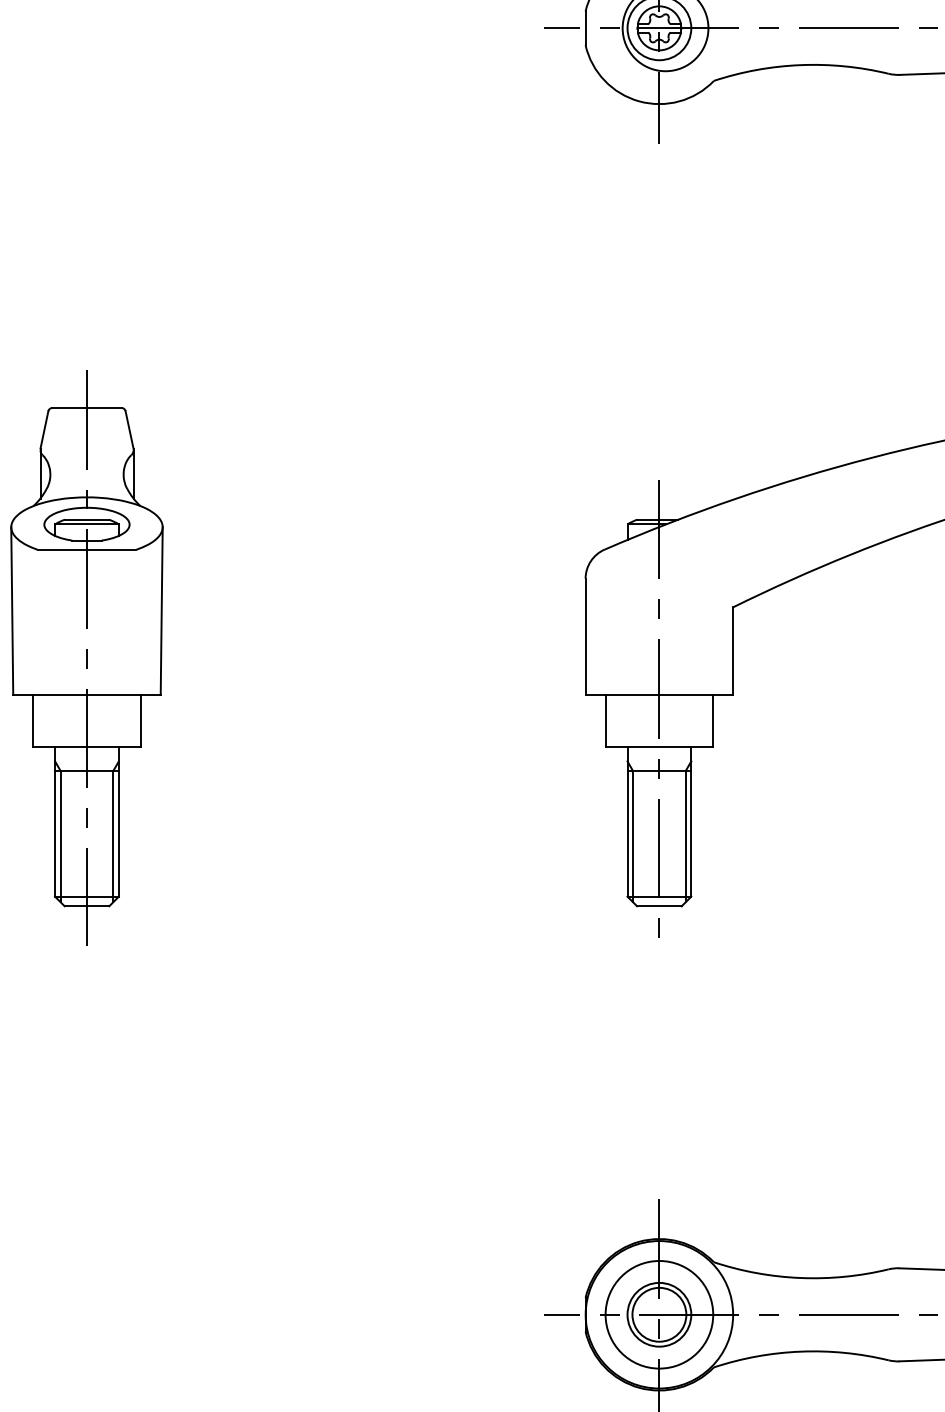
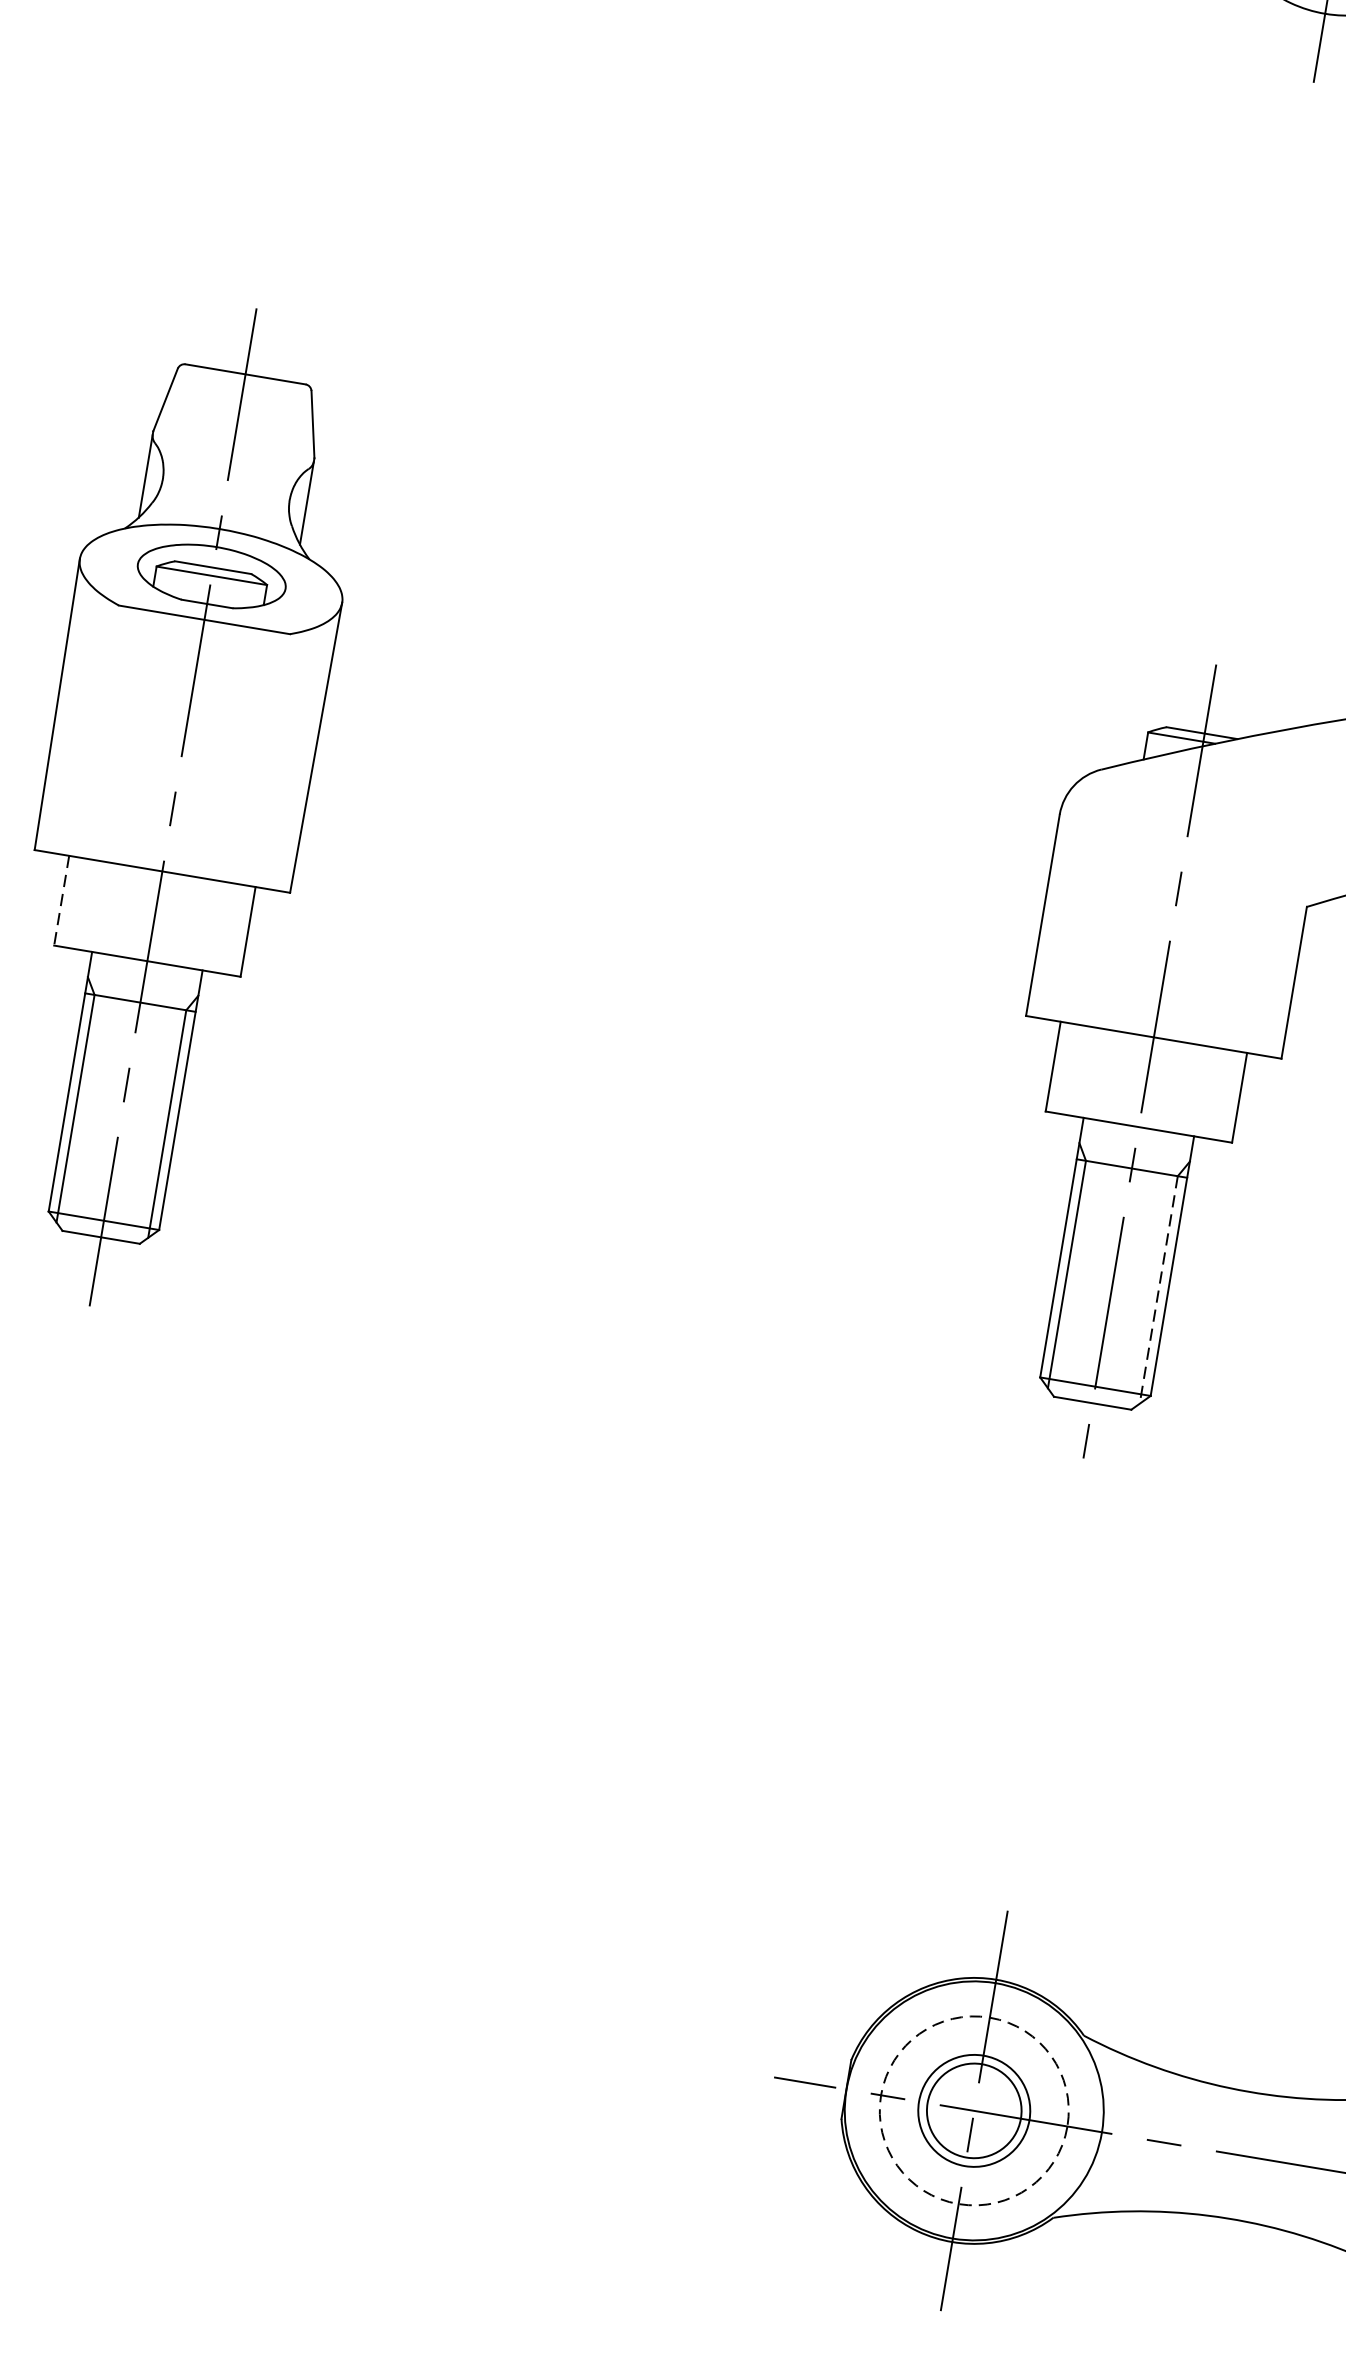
line: (33, 720) -> (62, 900), solid -> dashed
line: (685, 836) -> (1158, 1289), solid -> dashed
circle: (659, 1314) -> (974, 2110), solid -> dashed

